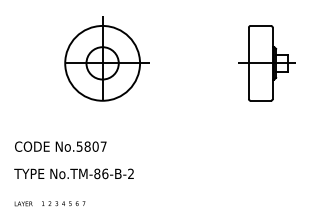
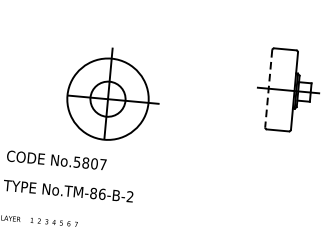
part: (106, 58) -> (112, 94), moved
line: (248, 63) -> (268, 88), solid -> dashed

